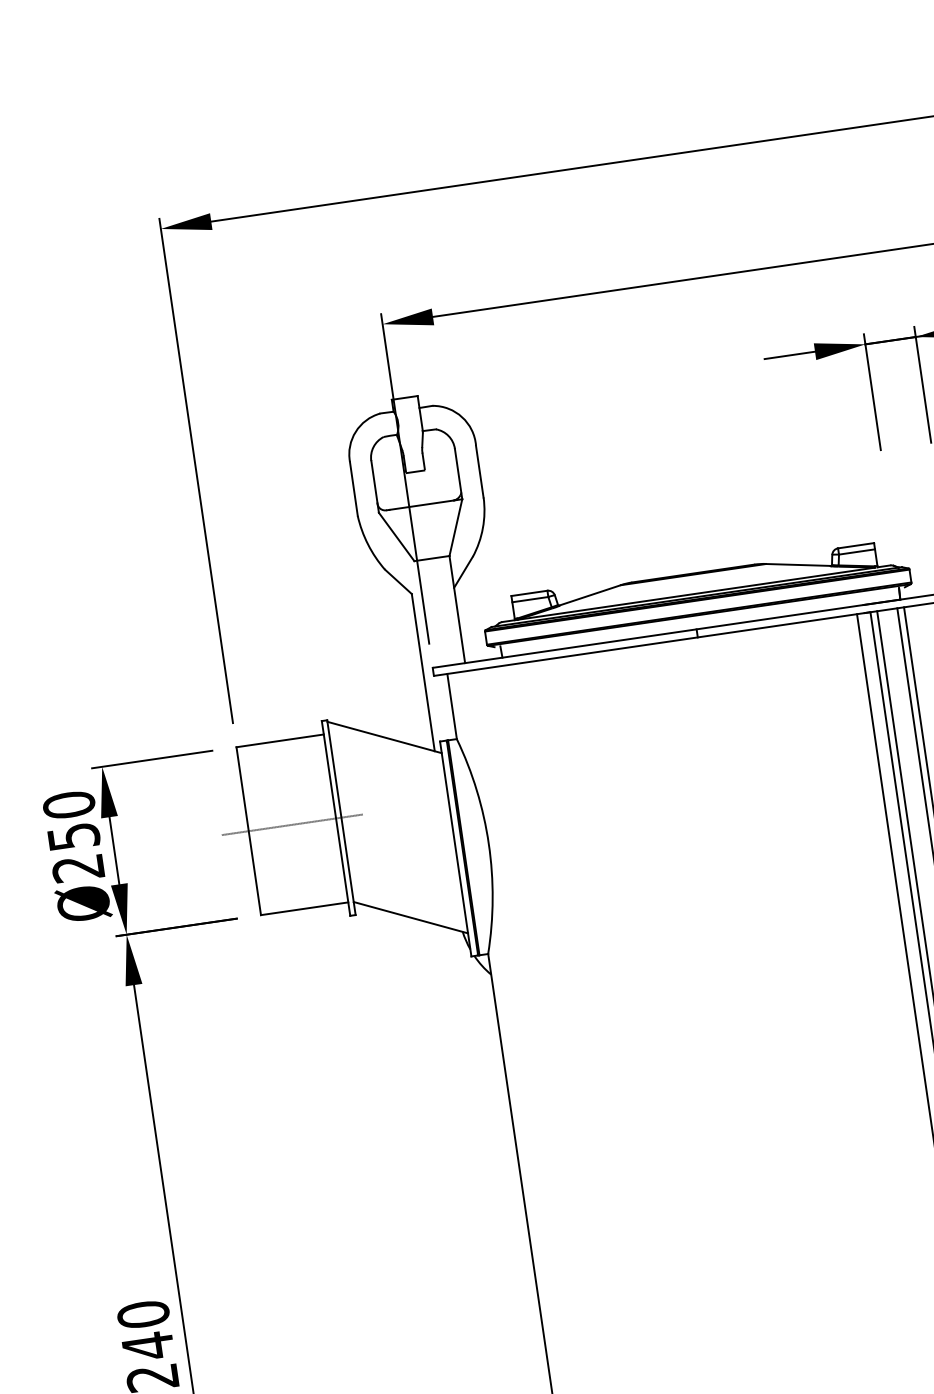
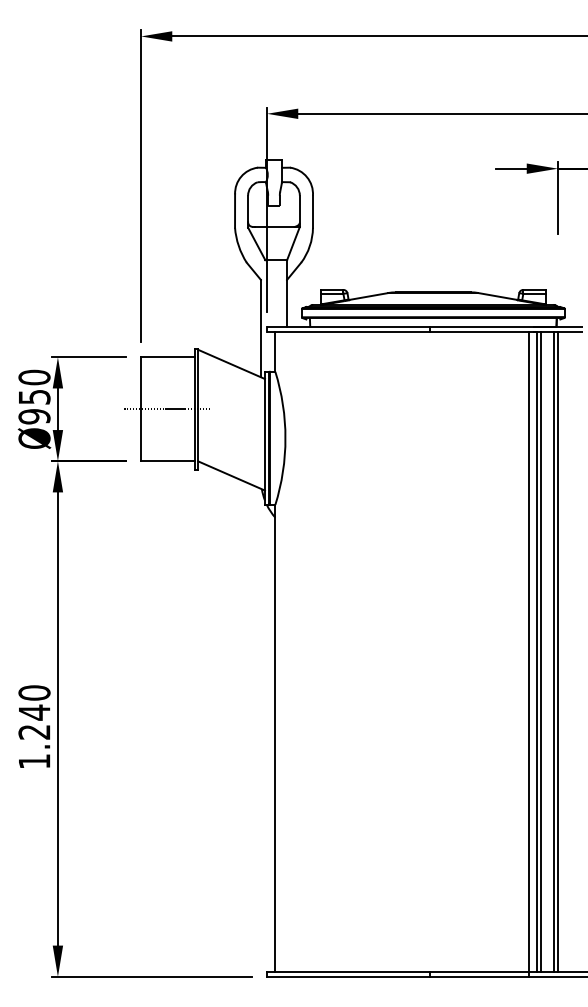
text: (78, 867) -> (34, 416), Ø250 -> Ø950

